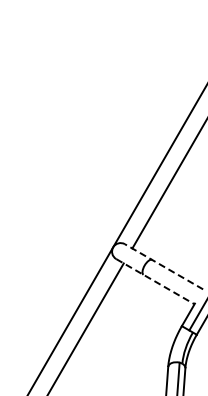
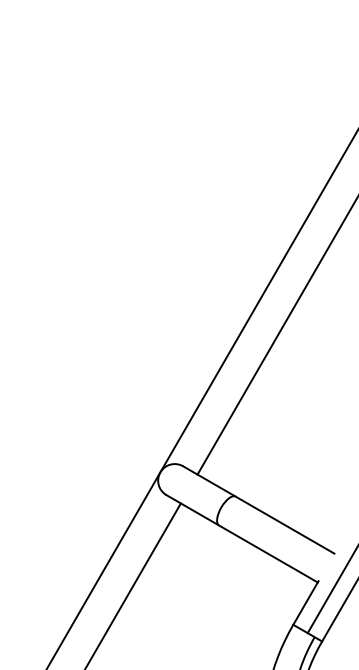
line: (163, 266) -> (257, 509), dashed -> solid
line: (155, 281) -> (242, 538), dashed -> solid

